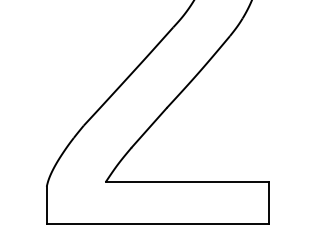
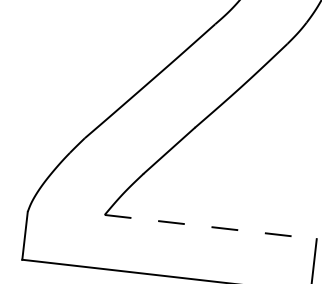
line: (187, 182) -> (210, 227), solid -> dashed

